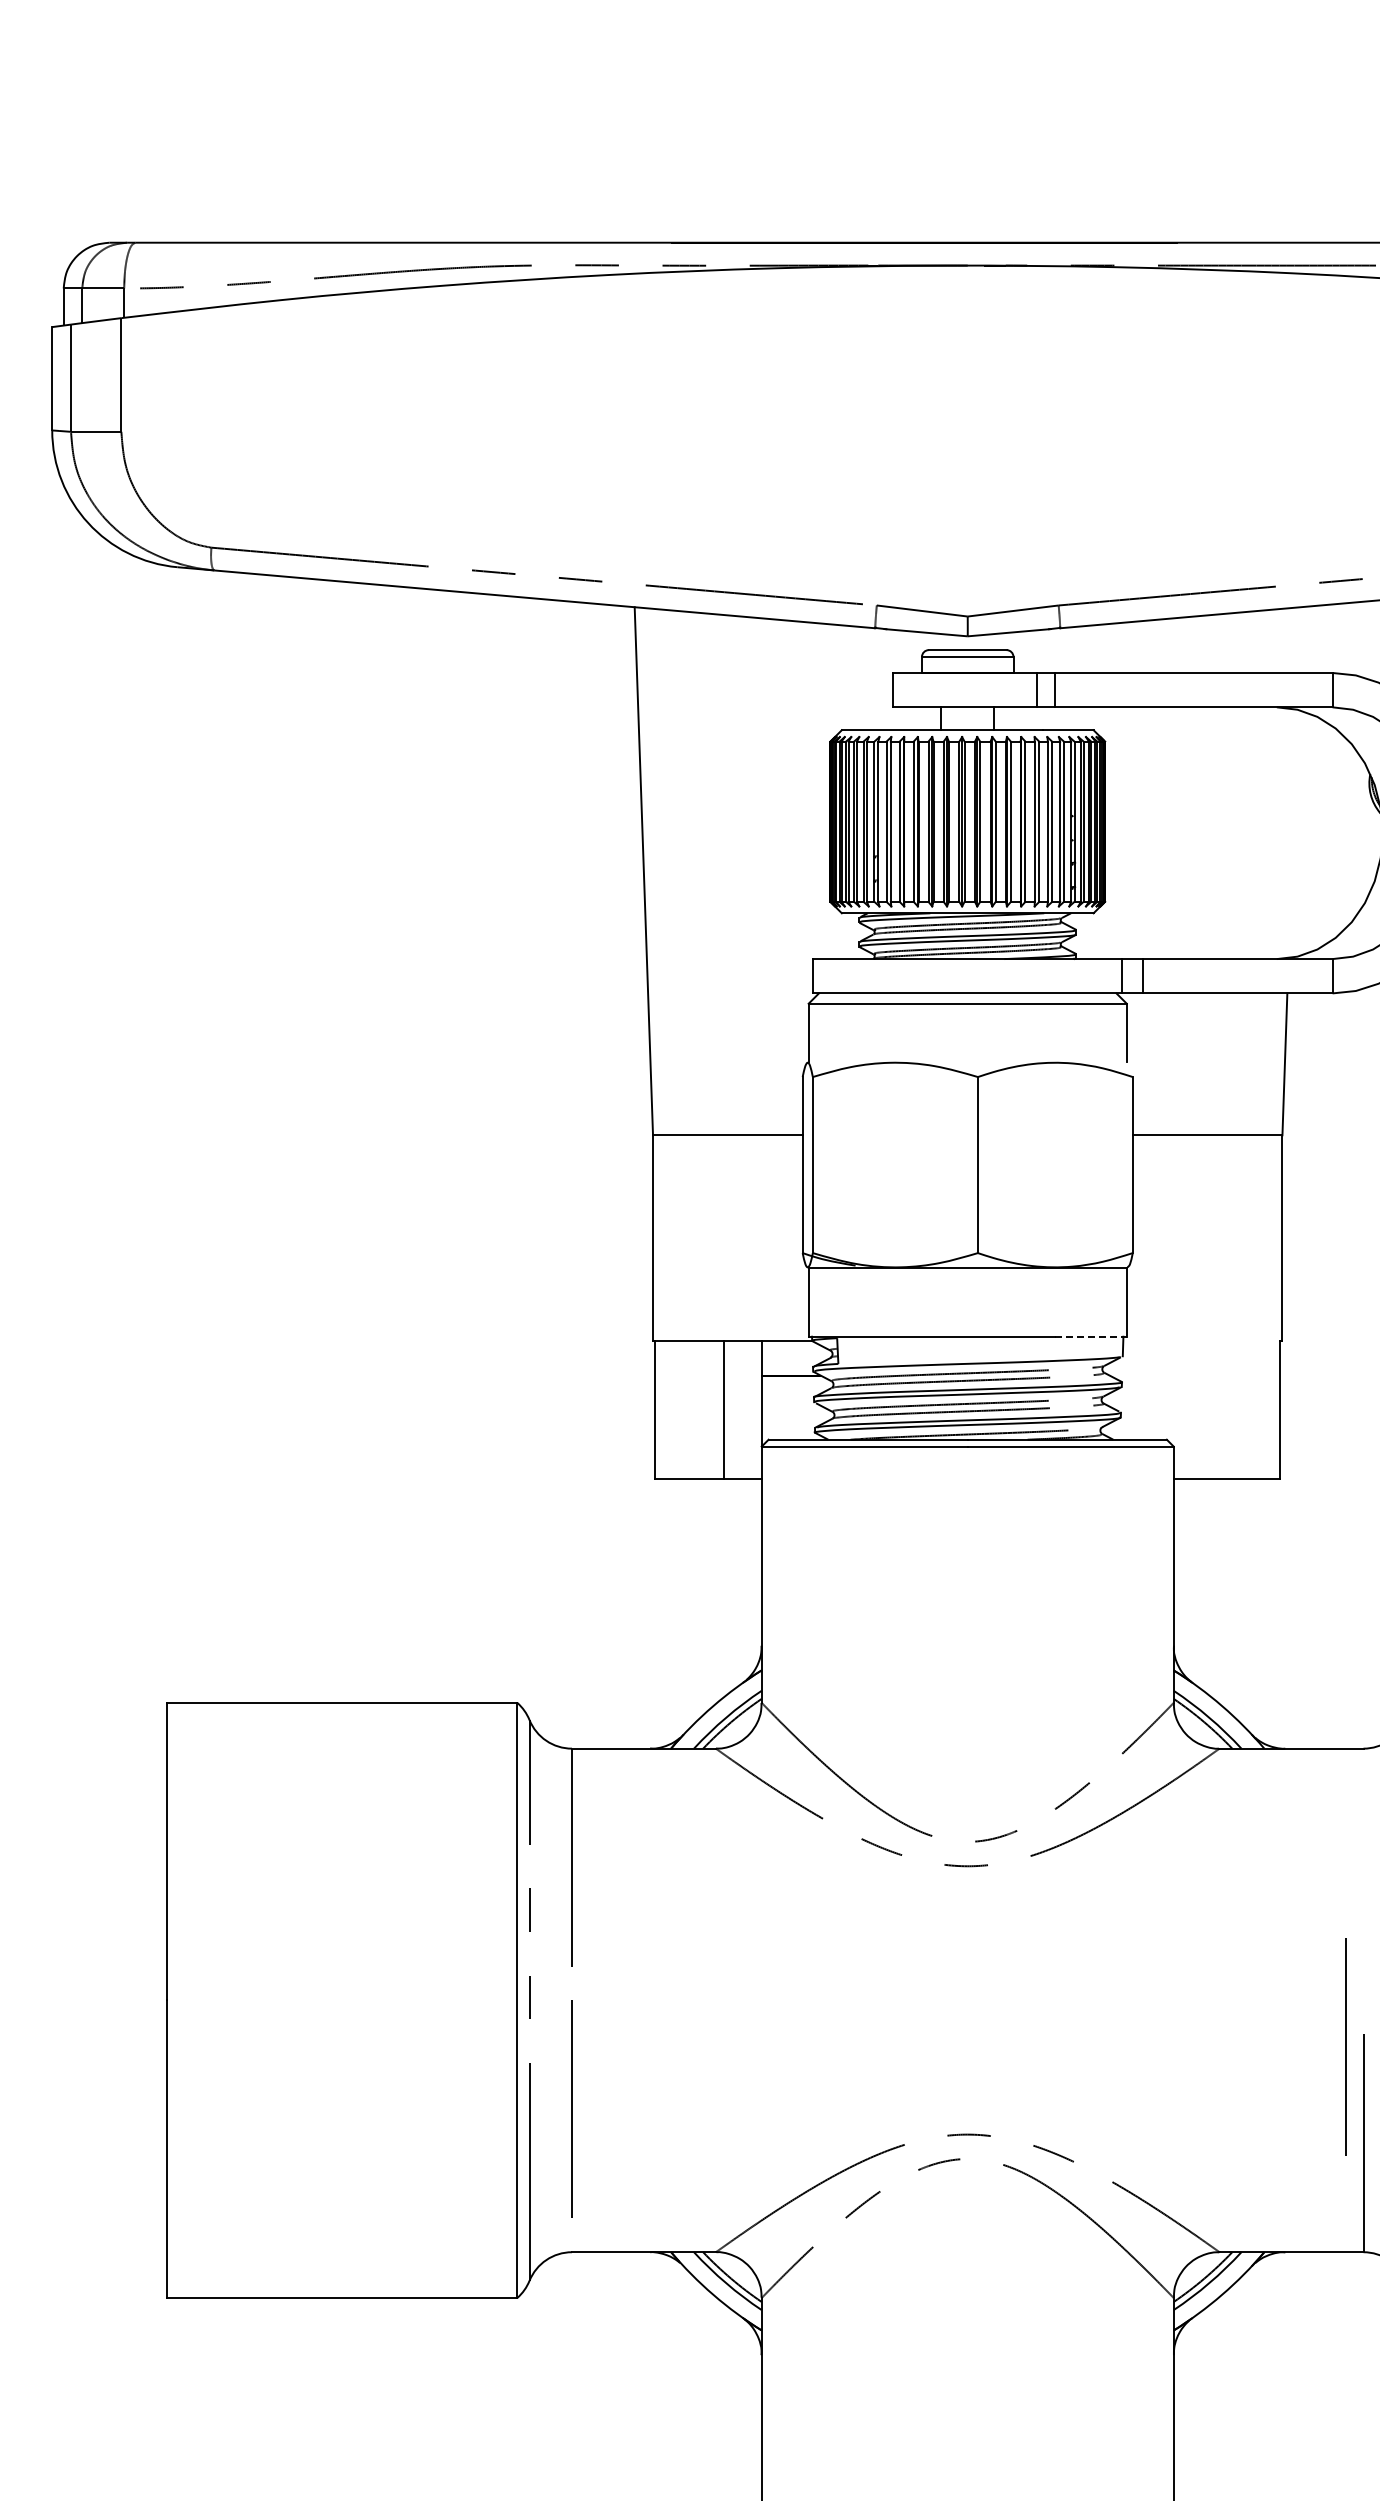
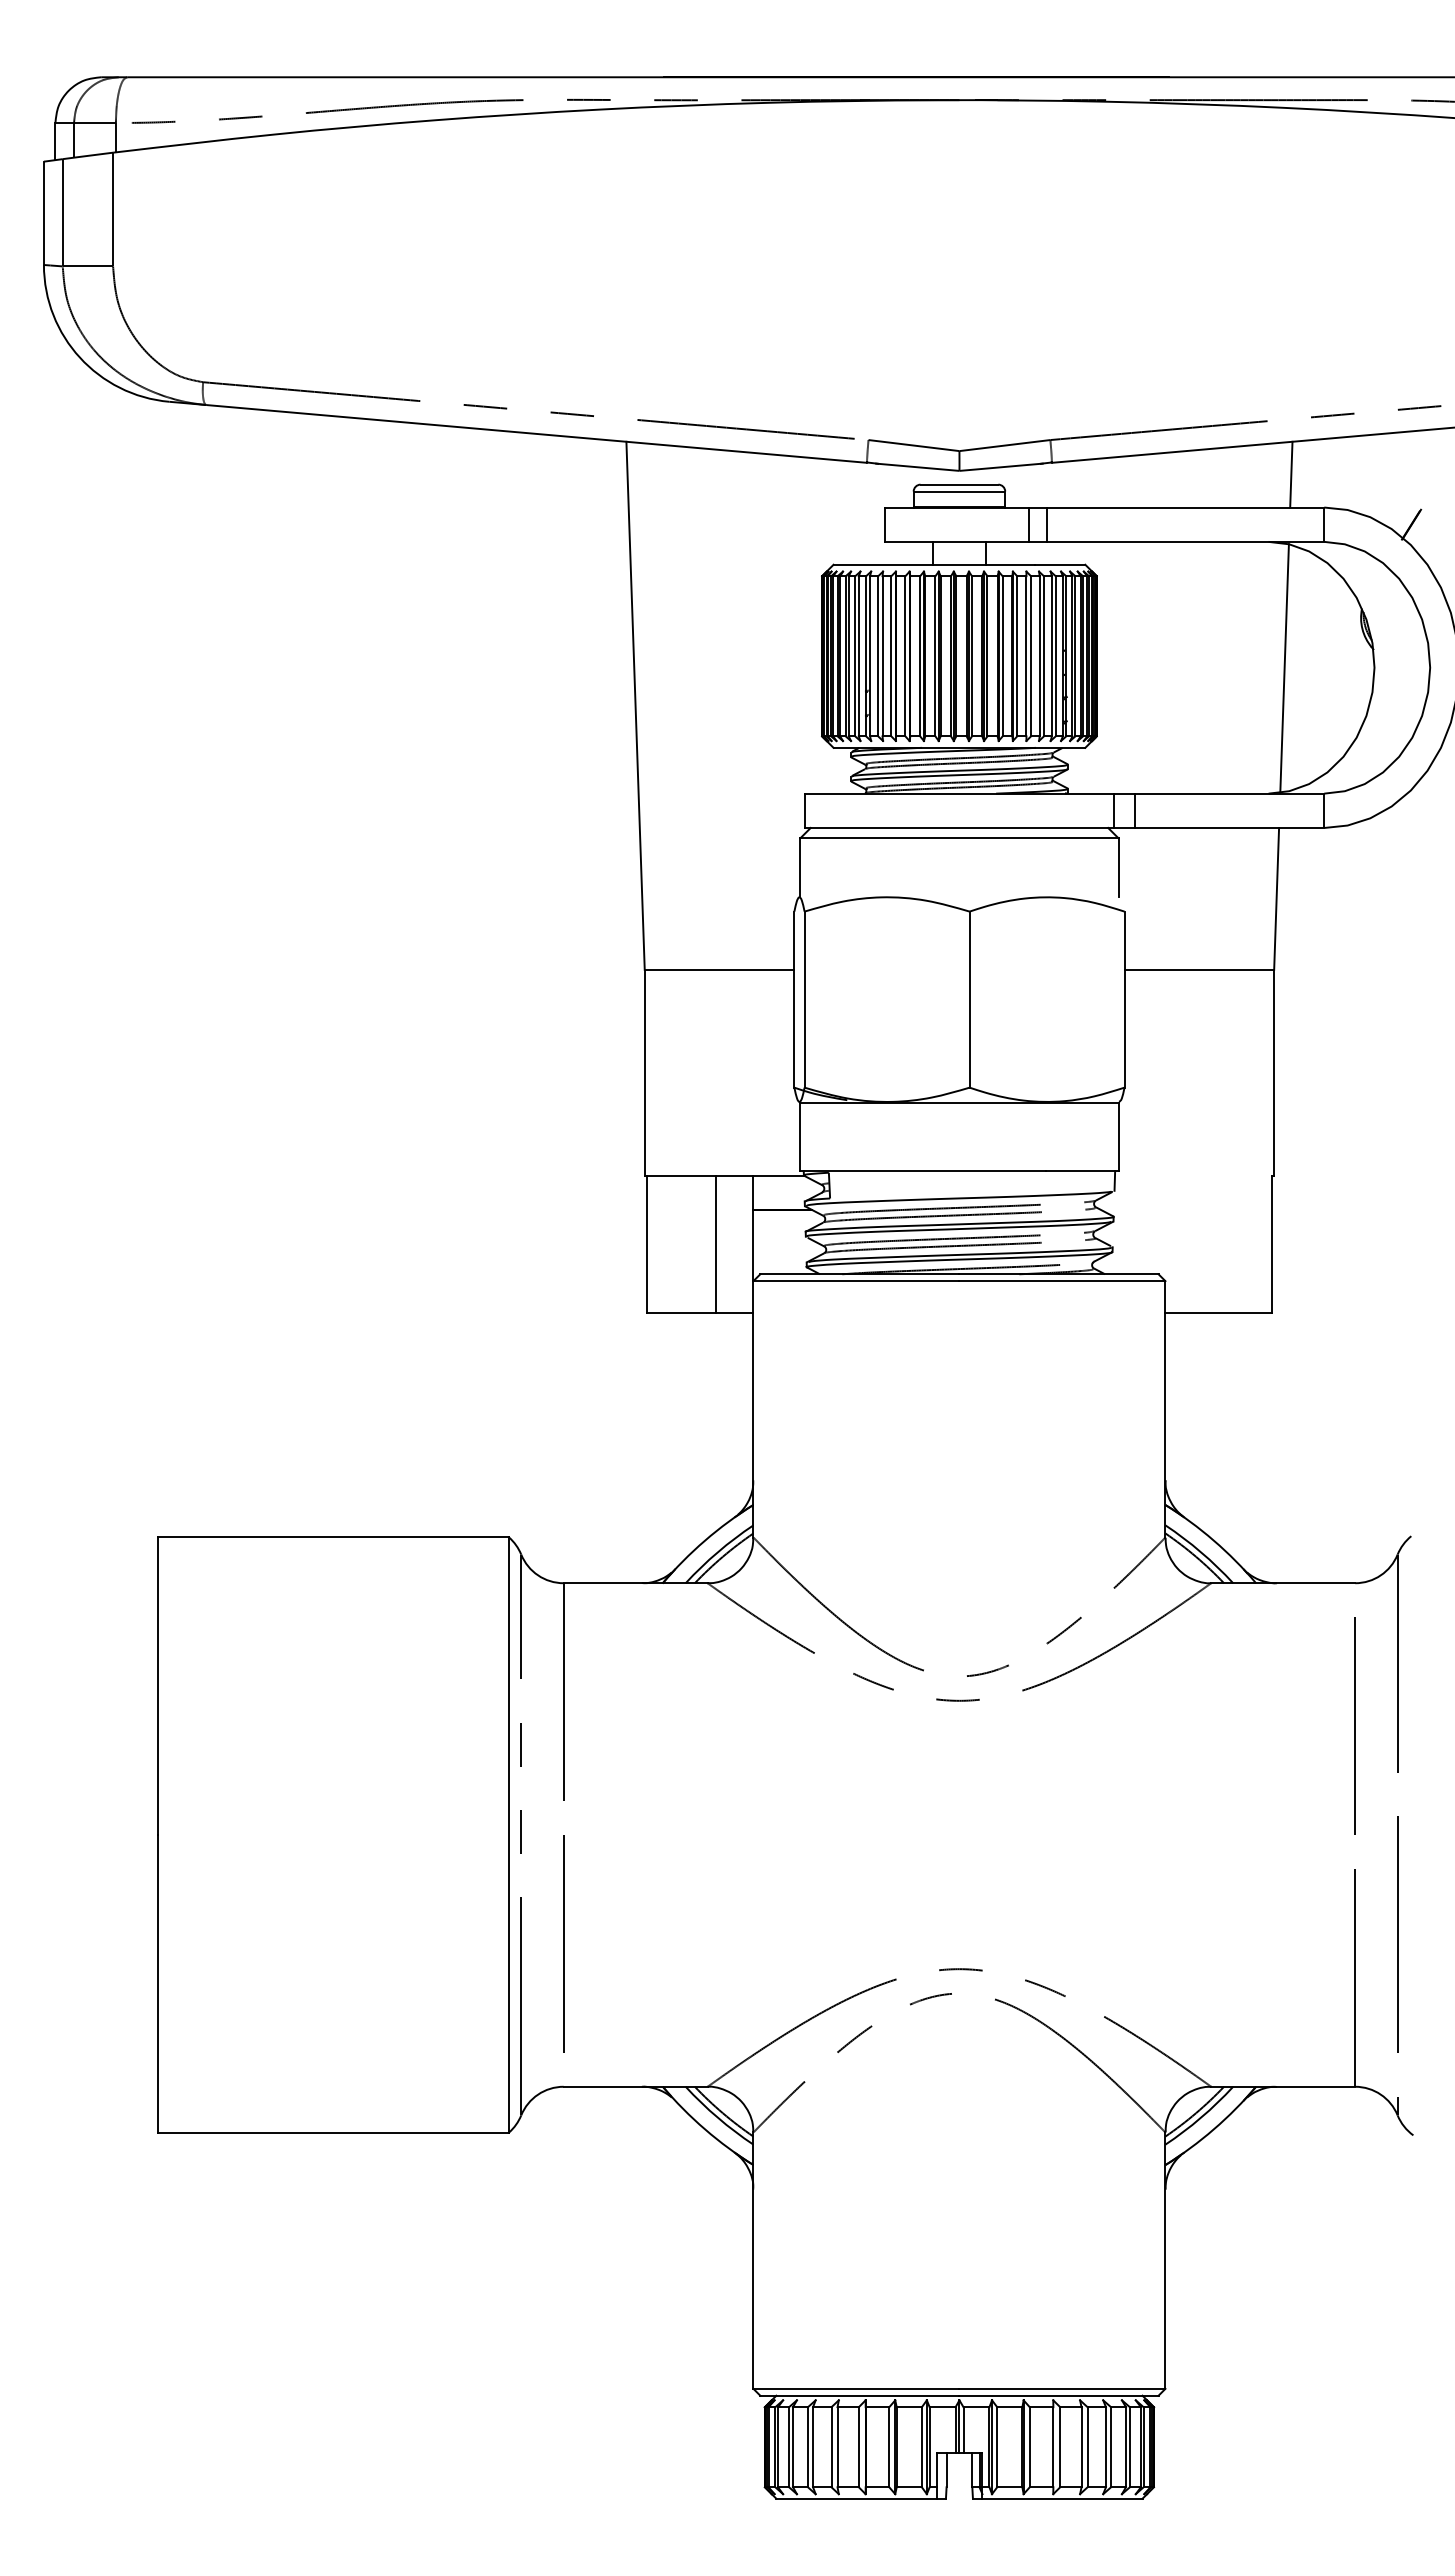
line: (1299, 639) -> (1291, 474), added
line: (1292, 833) -> (1284, 668), added
line: (1090, 1336) -> (1082, 1171), dashed -> solid
line: (1344, 2046) -> (1354, 1725), moved

